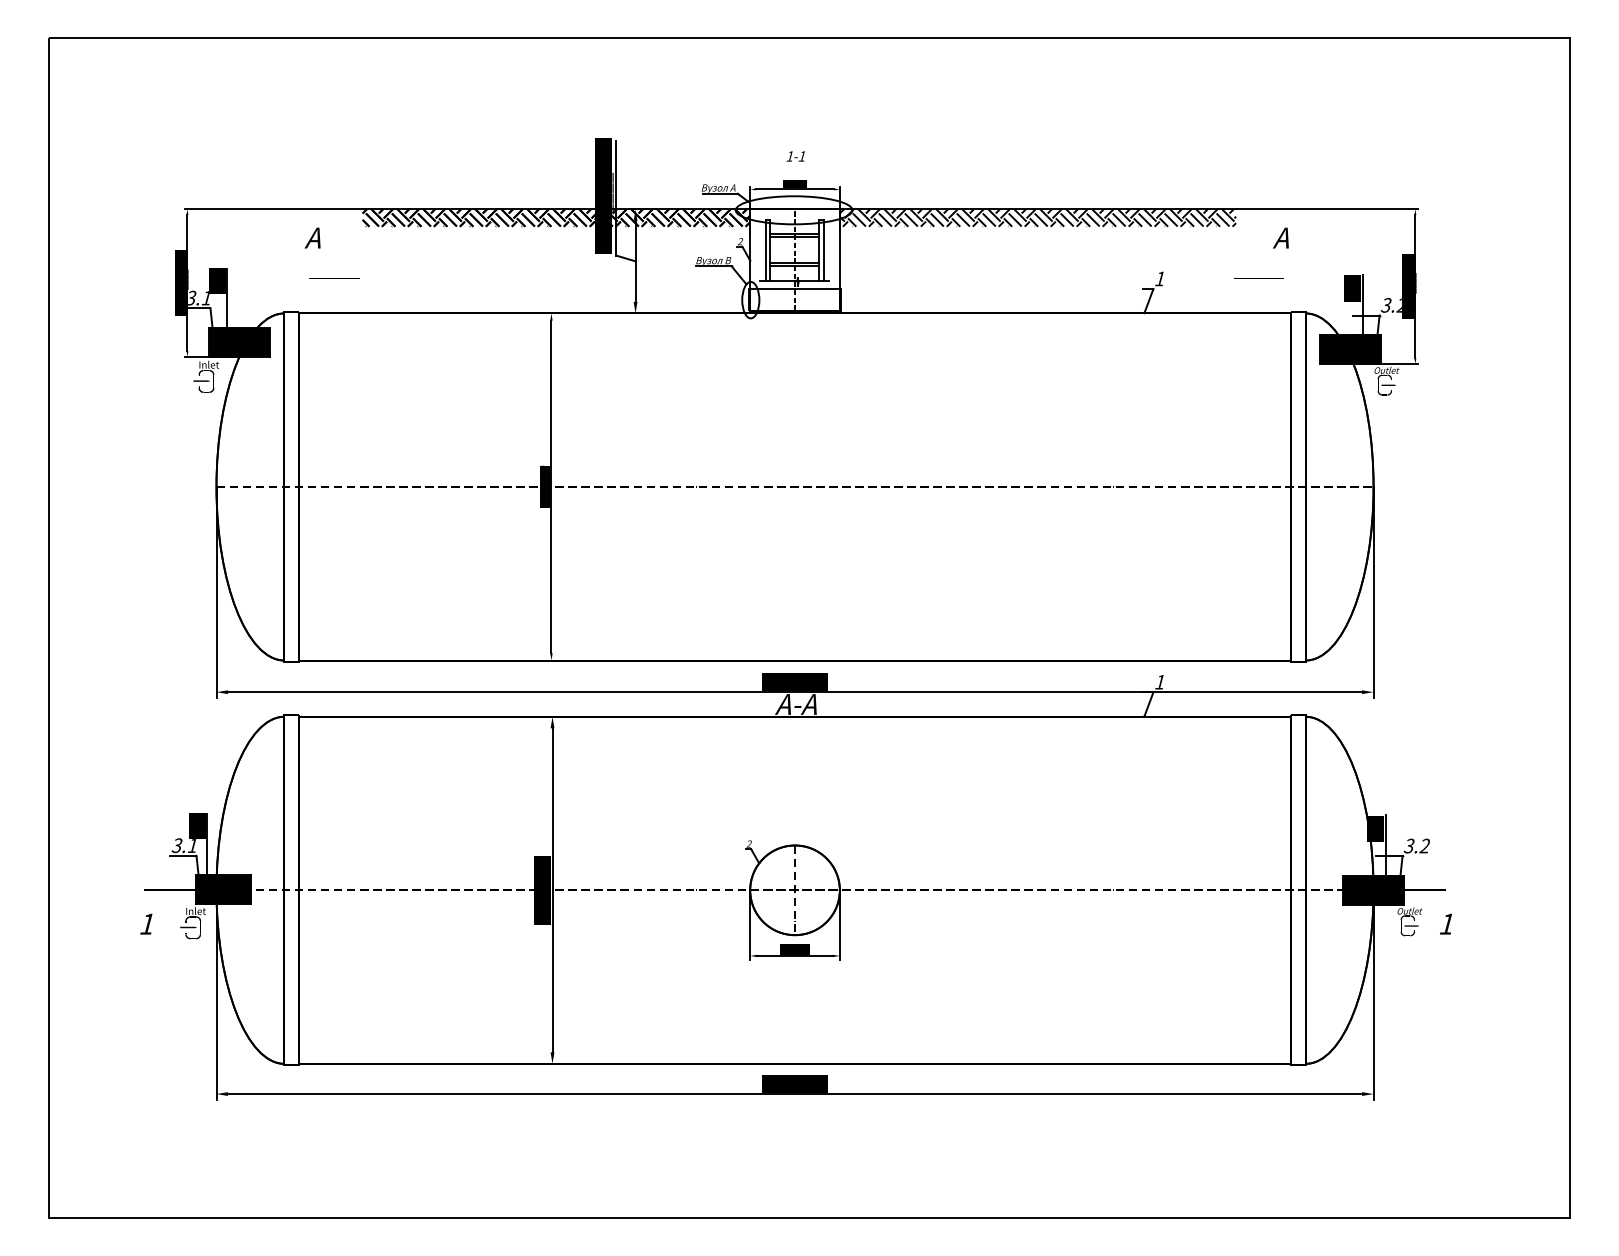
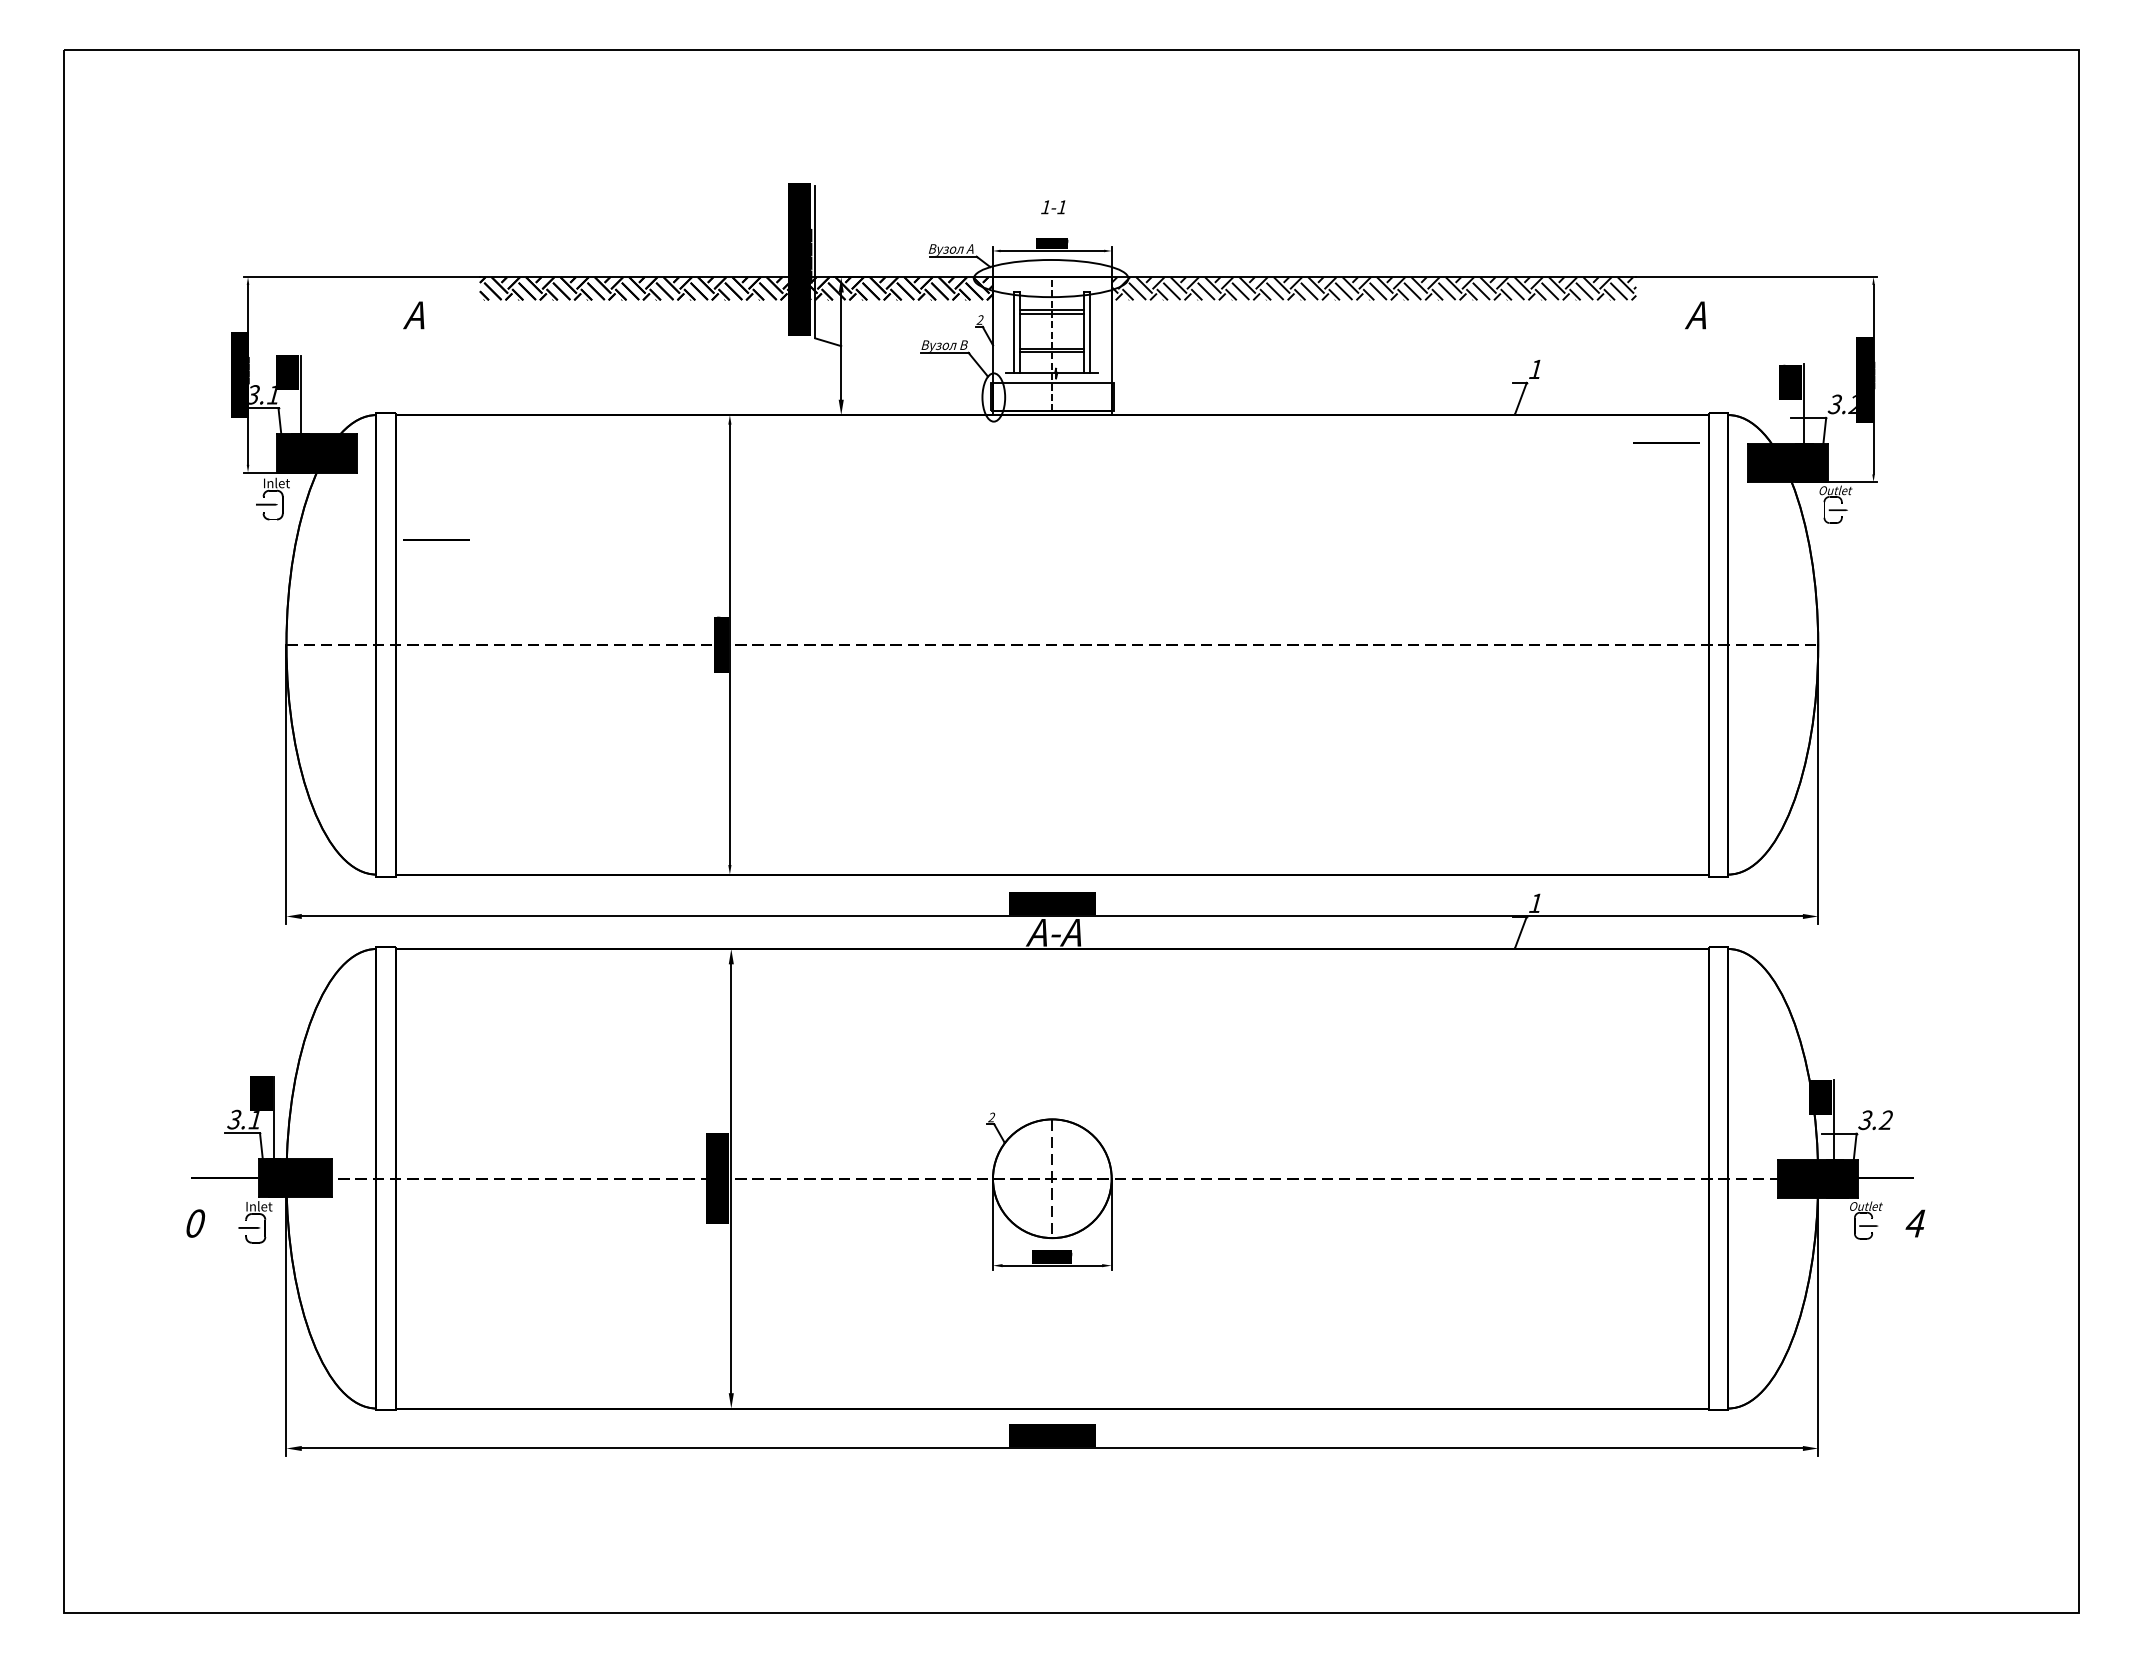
line: (334, 278) -> (436, 539), moved
line: (1258, 278) -> (1666, 442), moved
text: (147, 924) -> (195, 1223), 1 -> 0
text: (1447, 924) -> (1915, 1223), 1 -> 4

